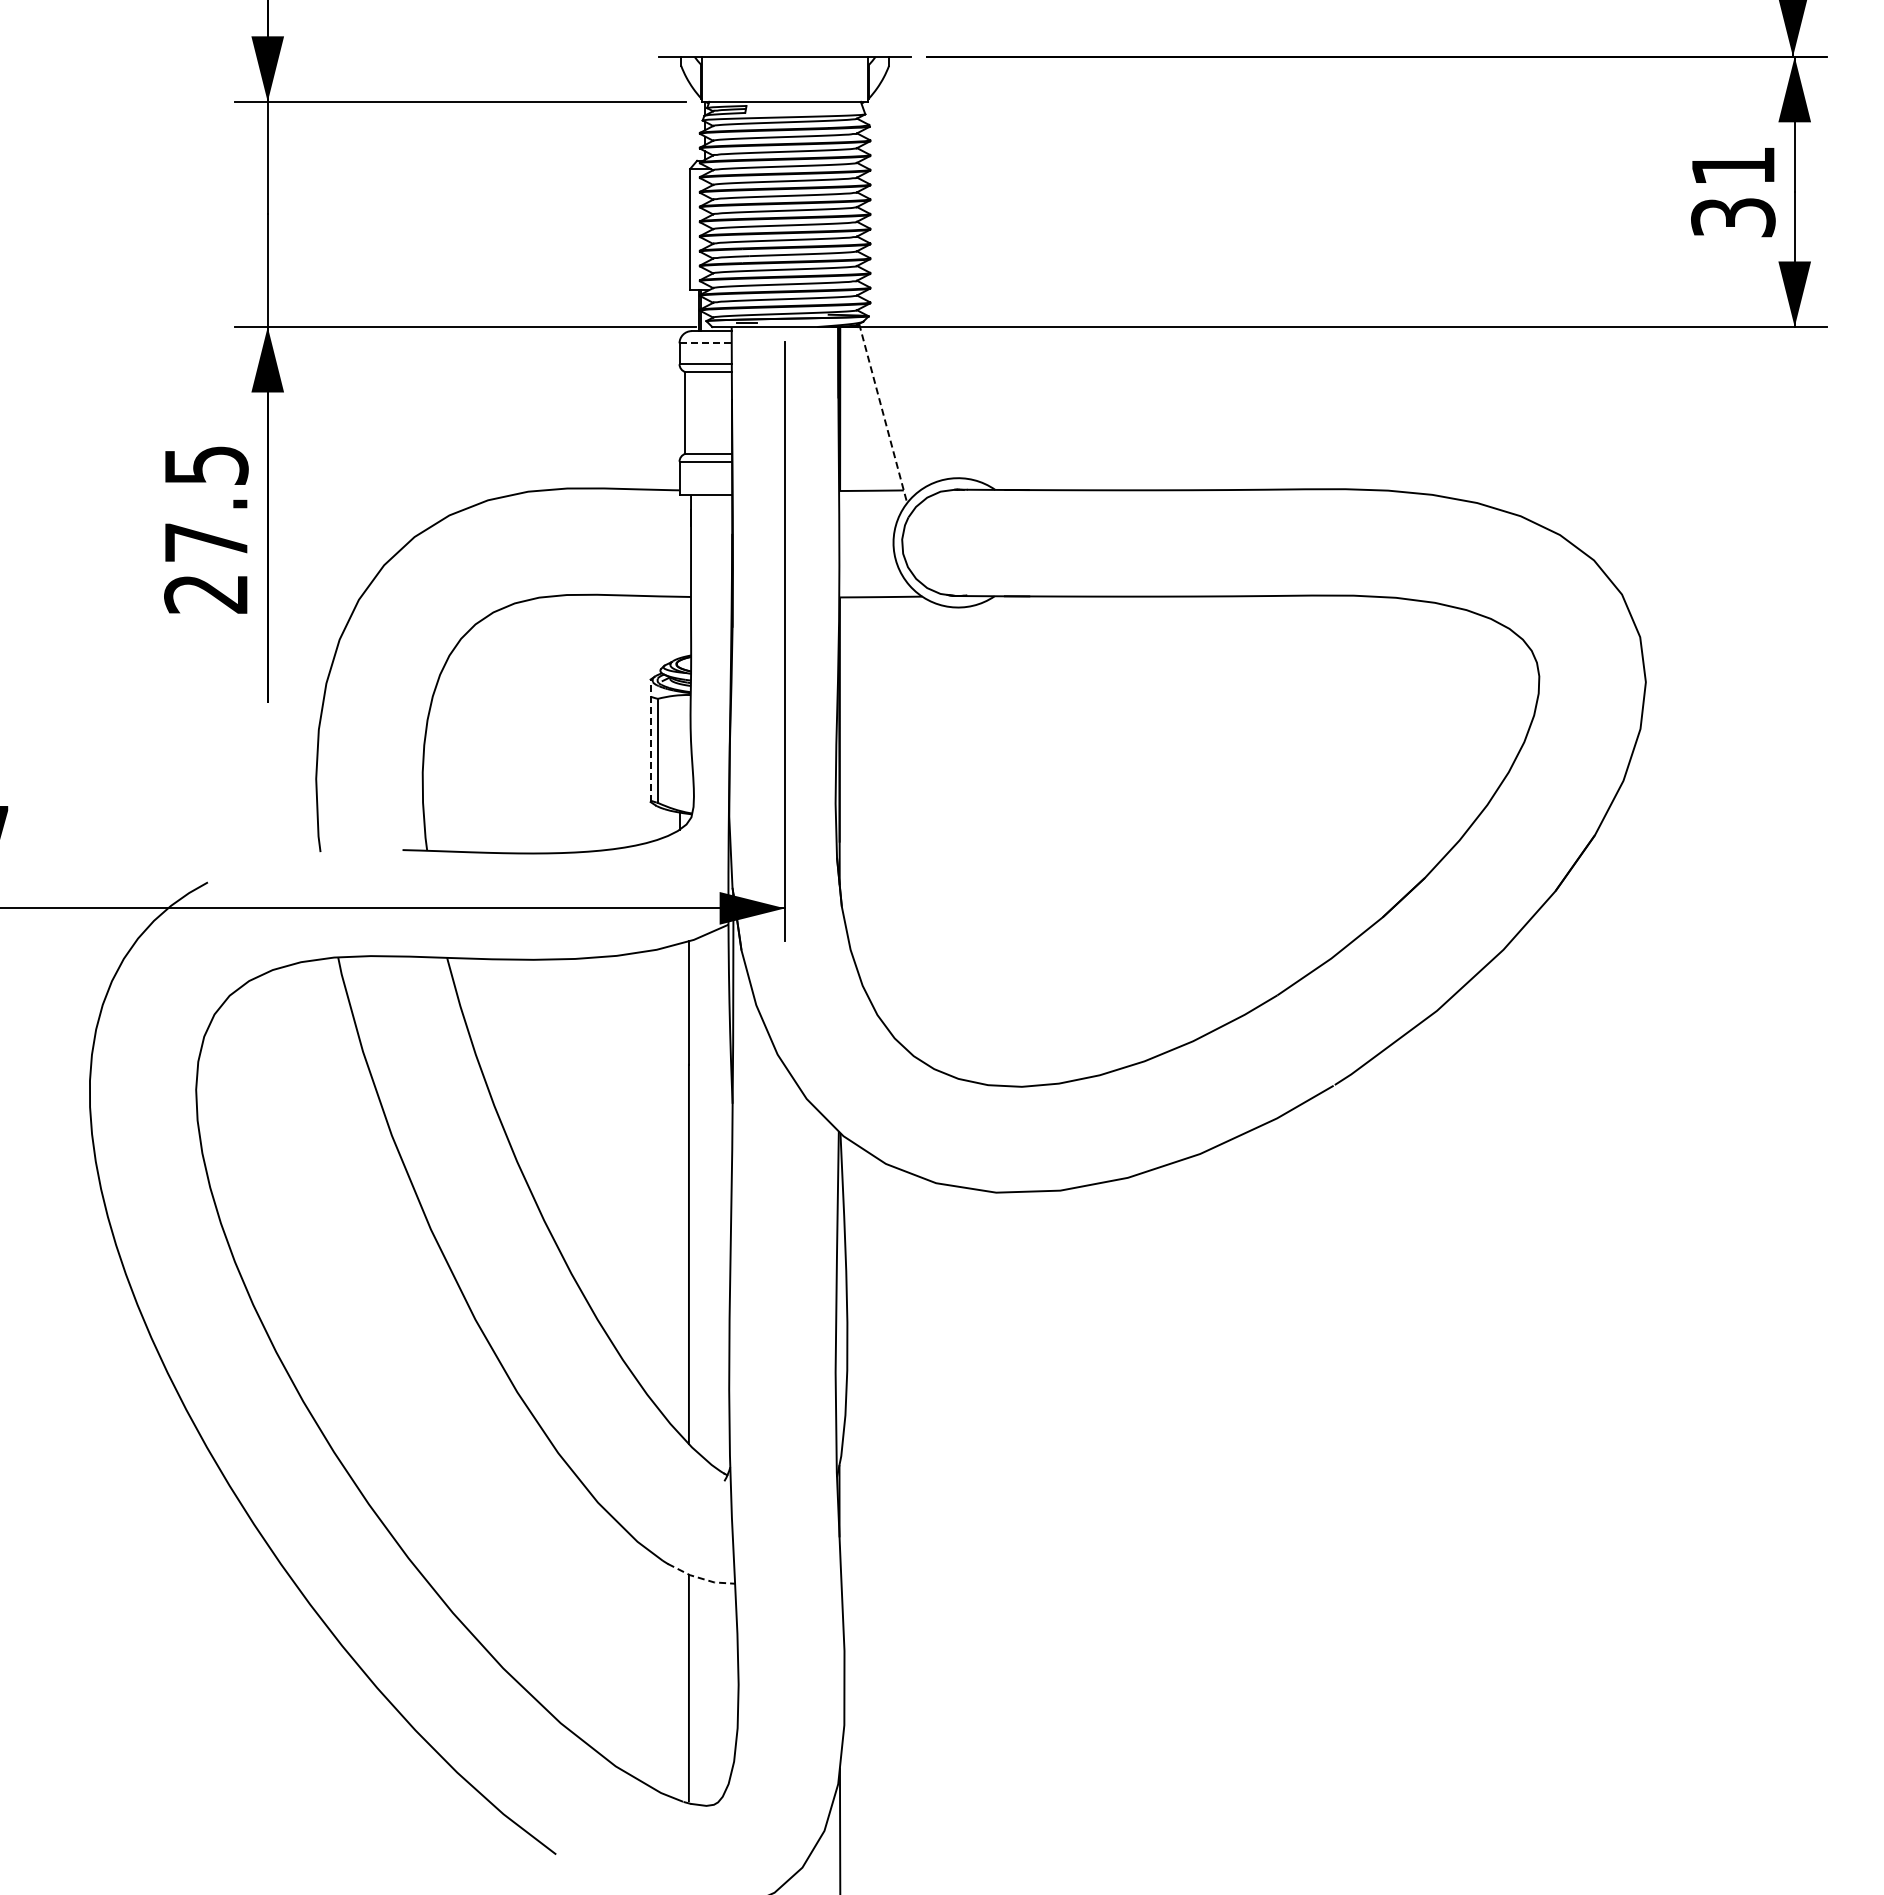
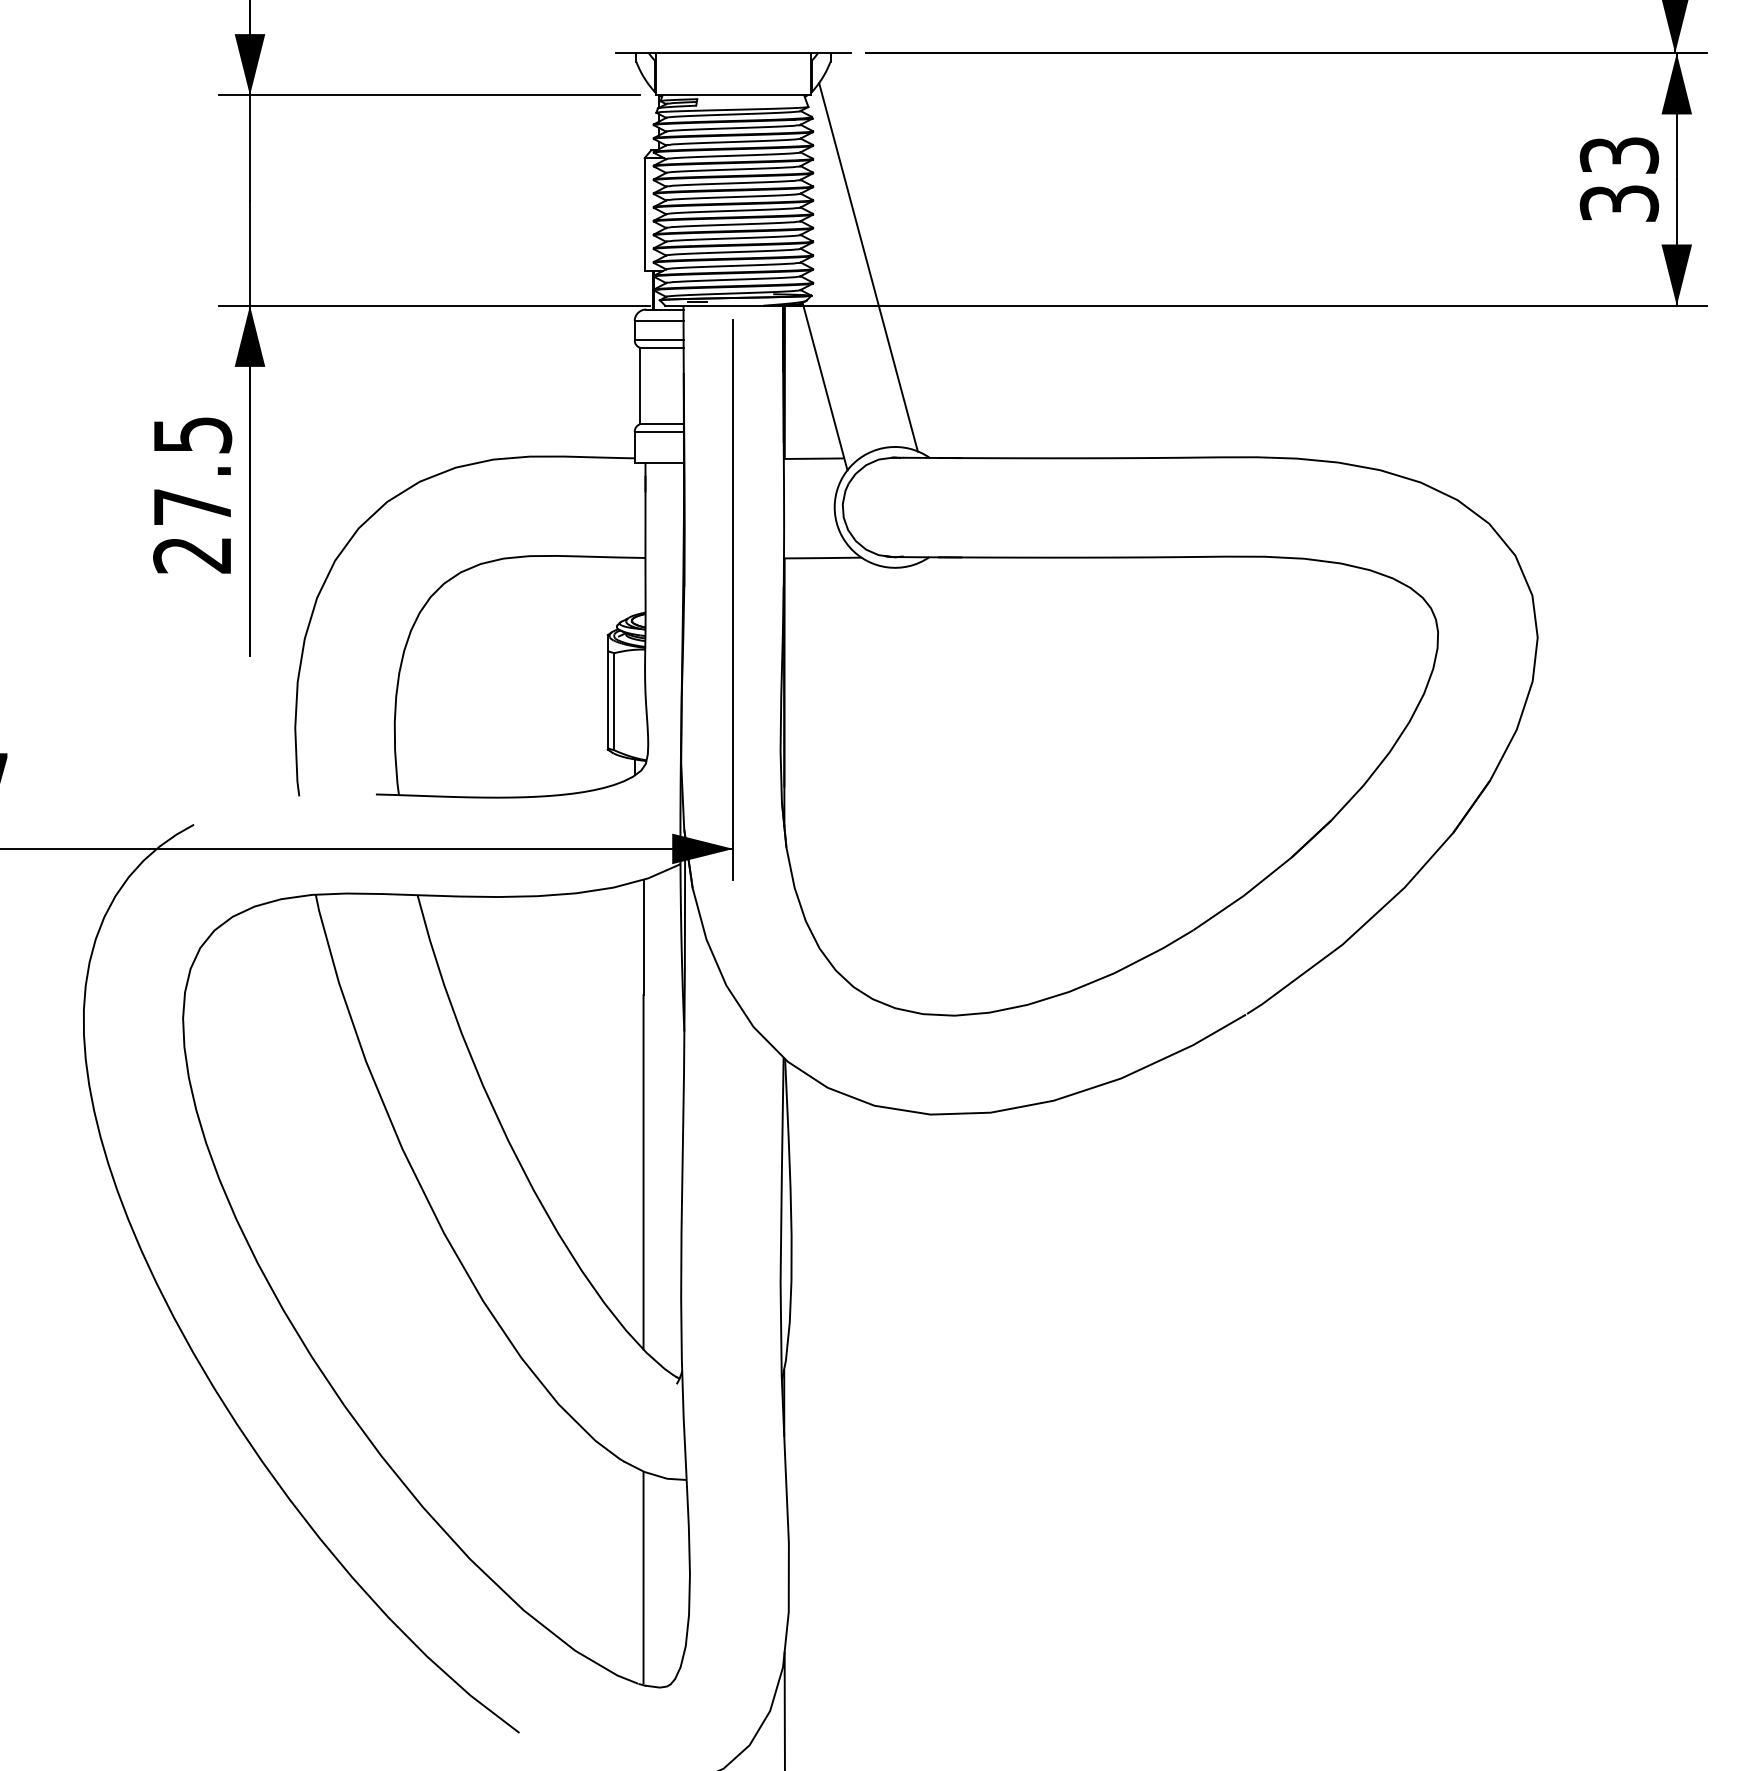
text: (1733, 166) -> (1619, 155), 31 -> 33
line: (929, 285) -> (868, 266), added
line: (706, 343) -> (659, 321), dashed -> solid
line: (883, 413) -> (825, 386), dashed -> solid
line: (650, 740) -> (607, 692), dashed -> solid
line: (700, 1578) -> (654, 1475), dashed -> solid

